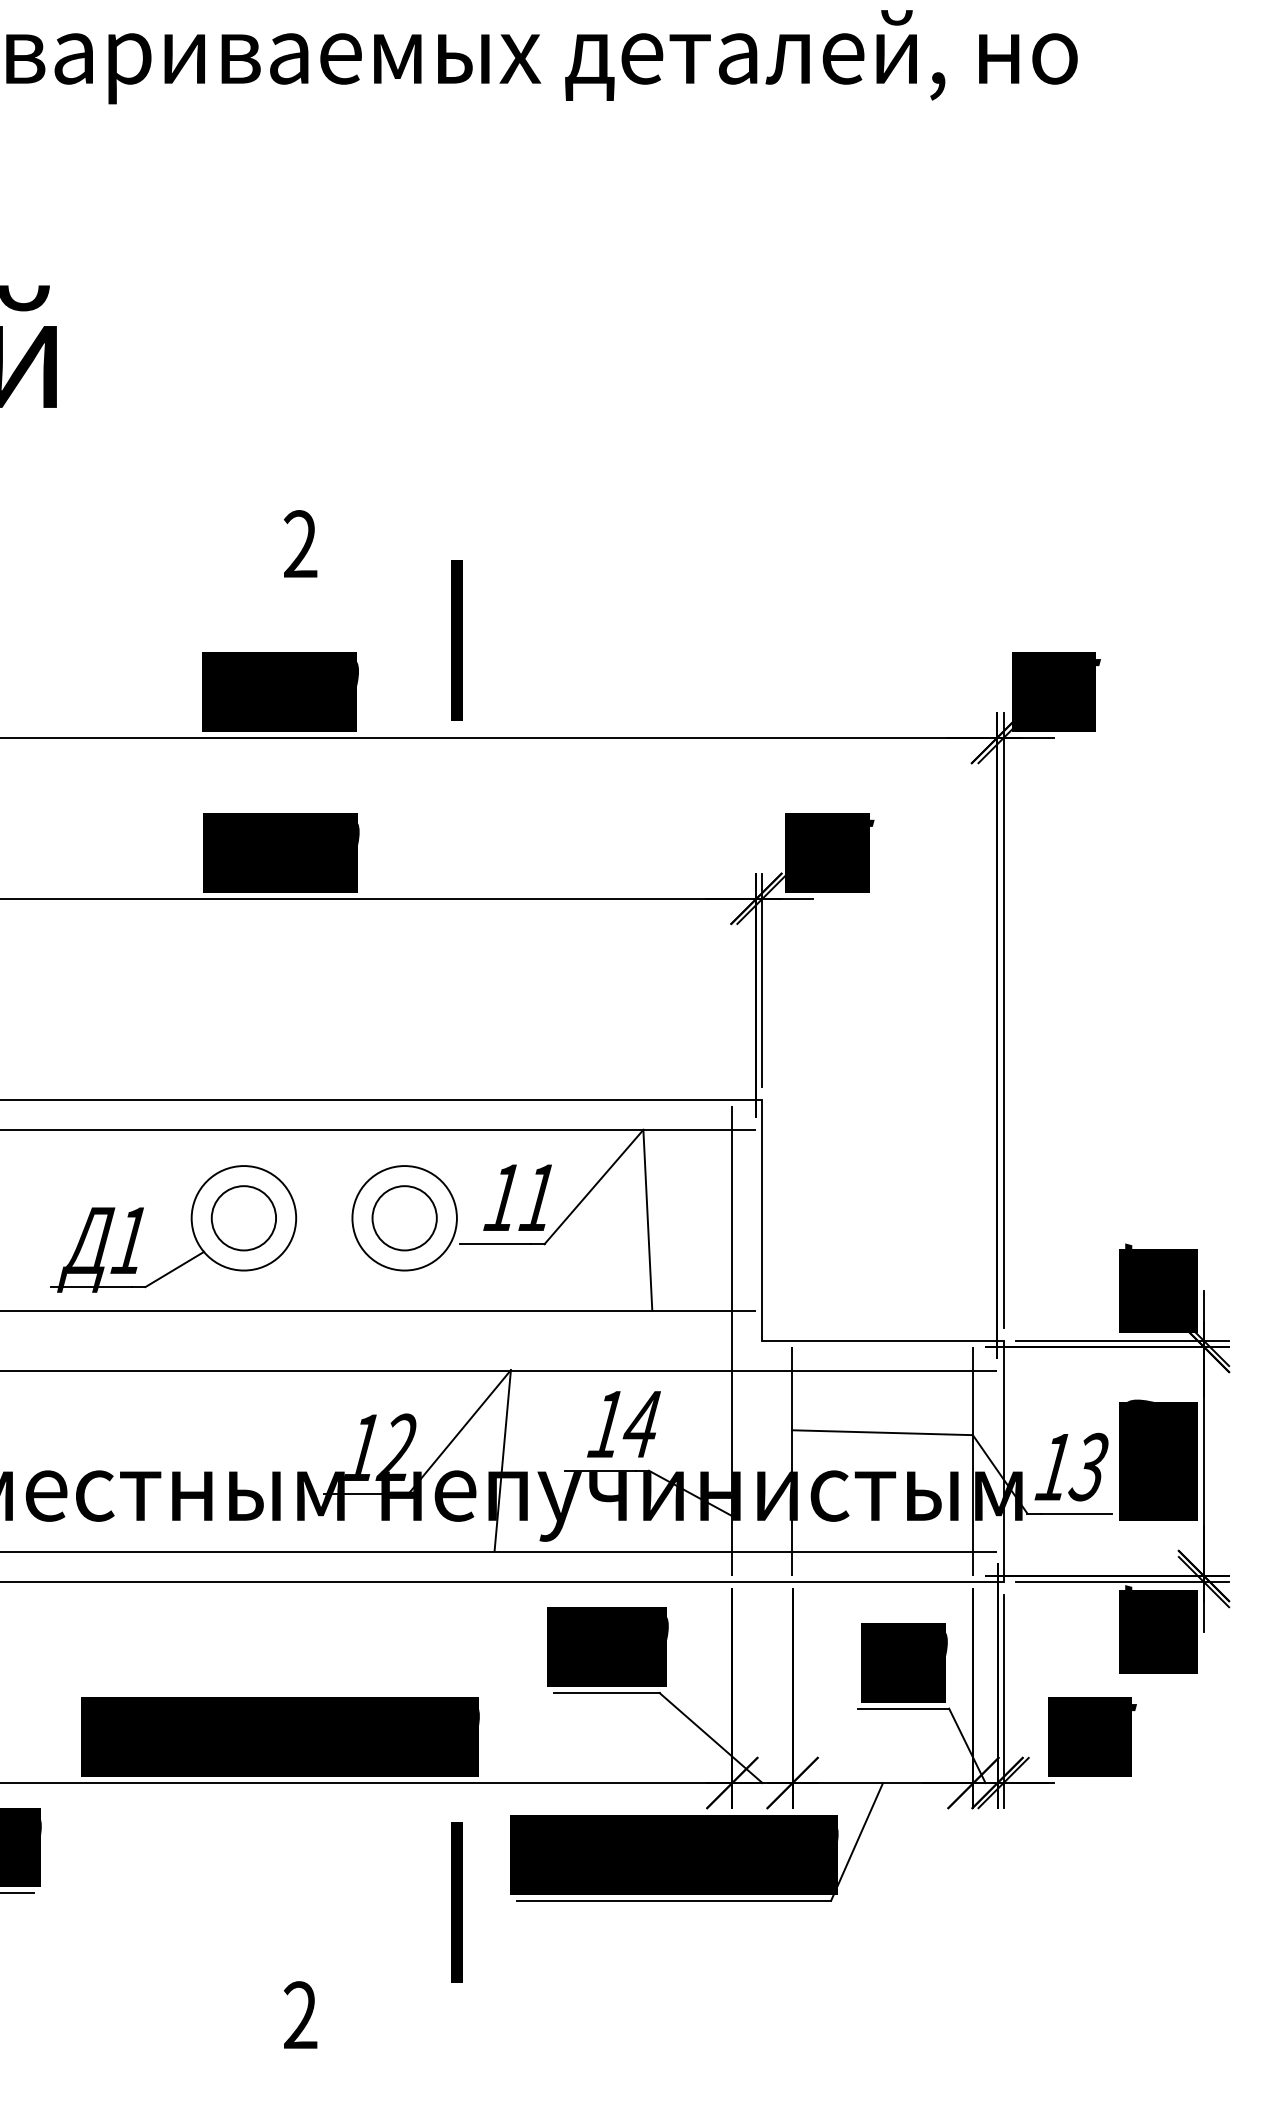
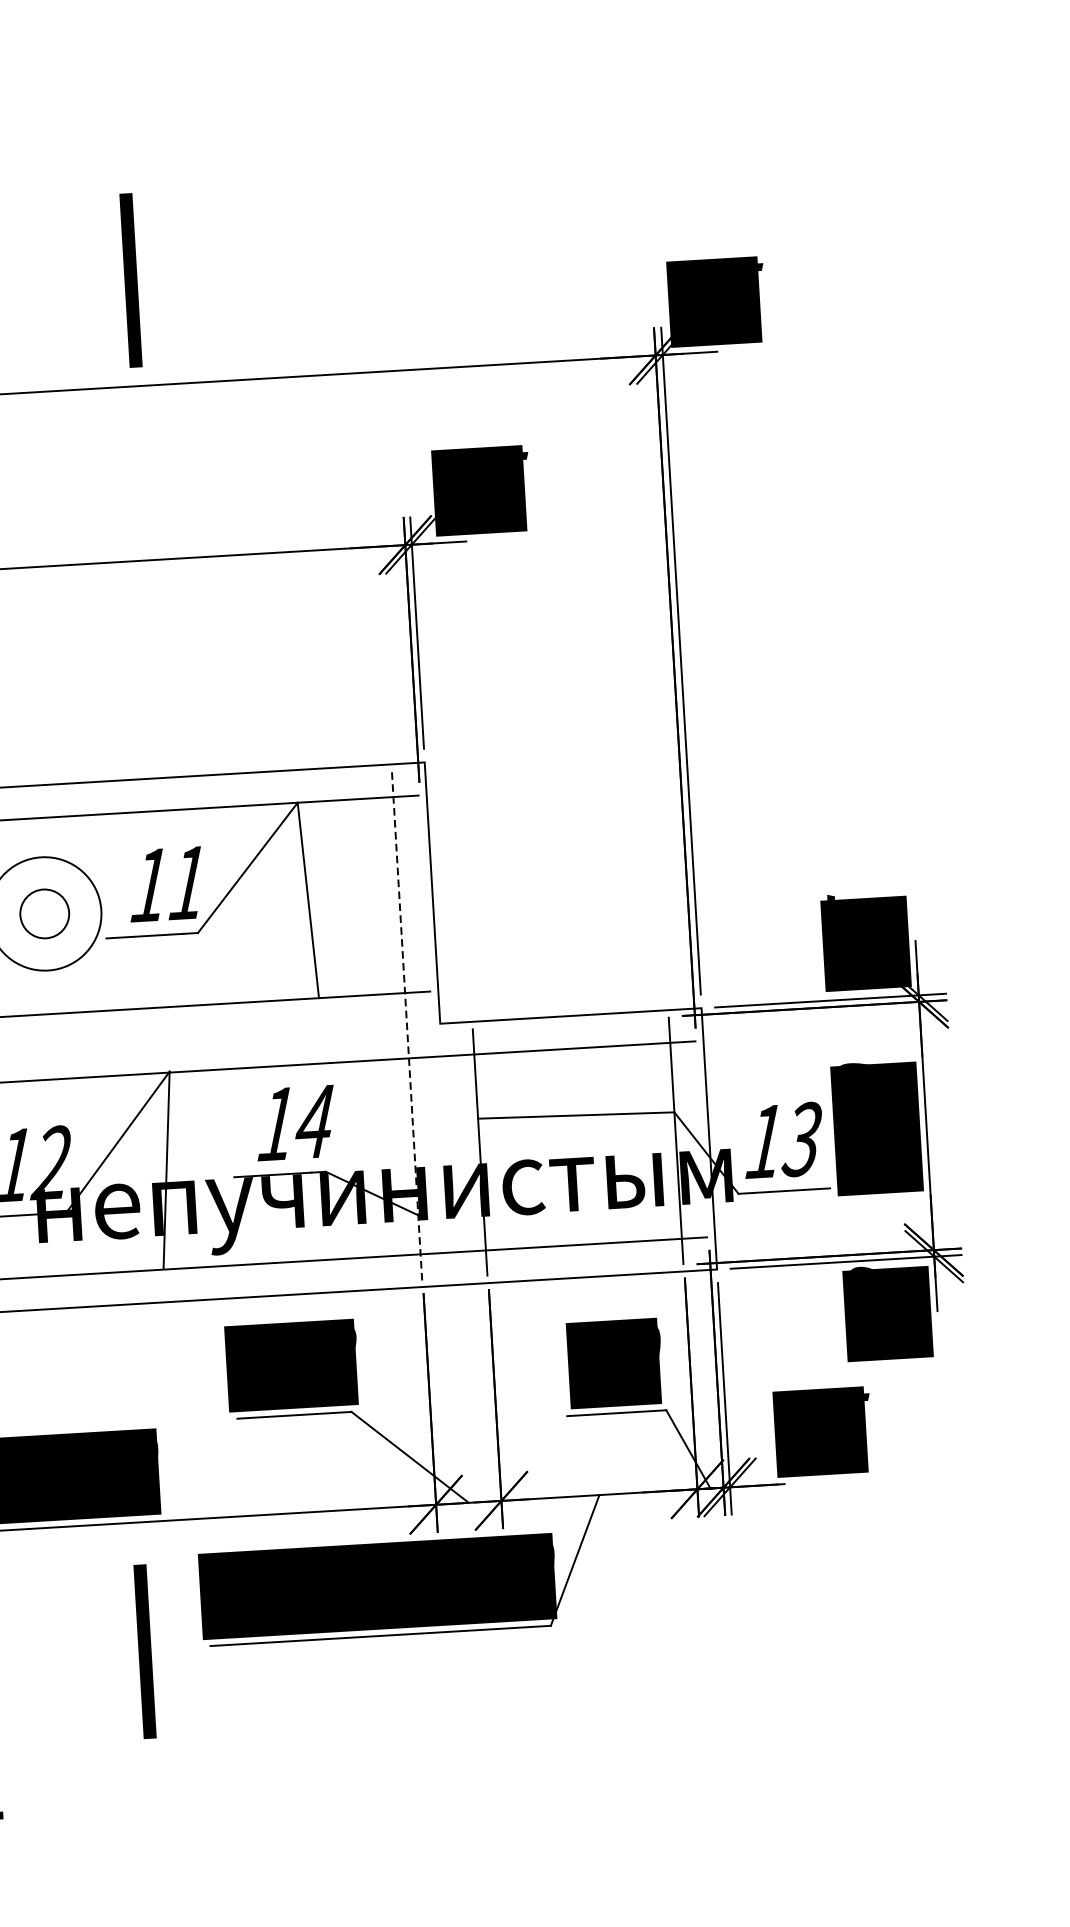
part: (456, 640) -> (130, 280), moved
circle: (404, 1218) -> (44, 914), size x0.7
line: (731, 1340) -> (406, 1025), solid -> dashed
text: (1135, 1587) -> (860, 1266), 15 -> 18
text: (667, 1628) -> (355, 1341), 150 -> 152

